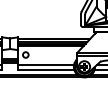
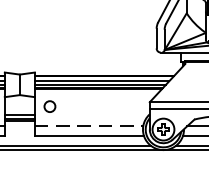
line: (46, 65) -> (89, 126), solid -> dashed

